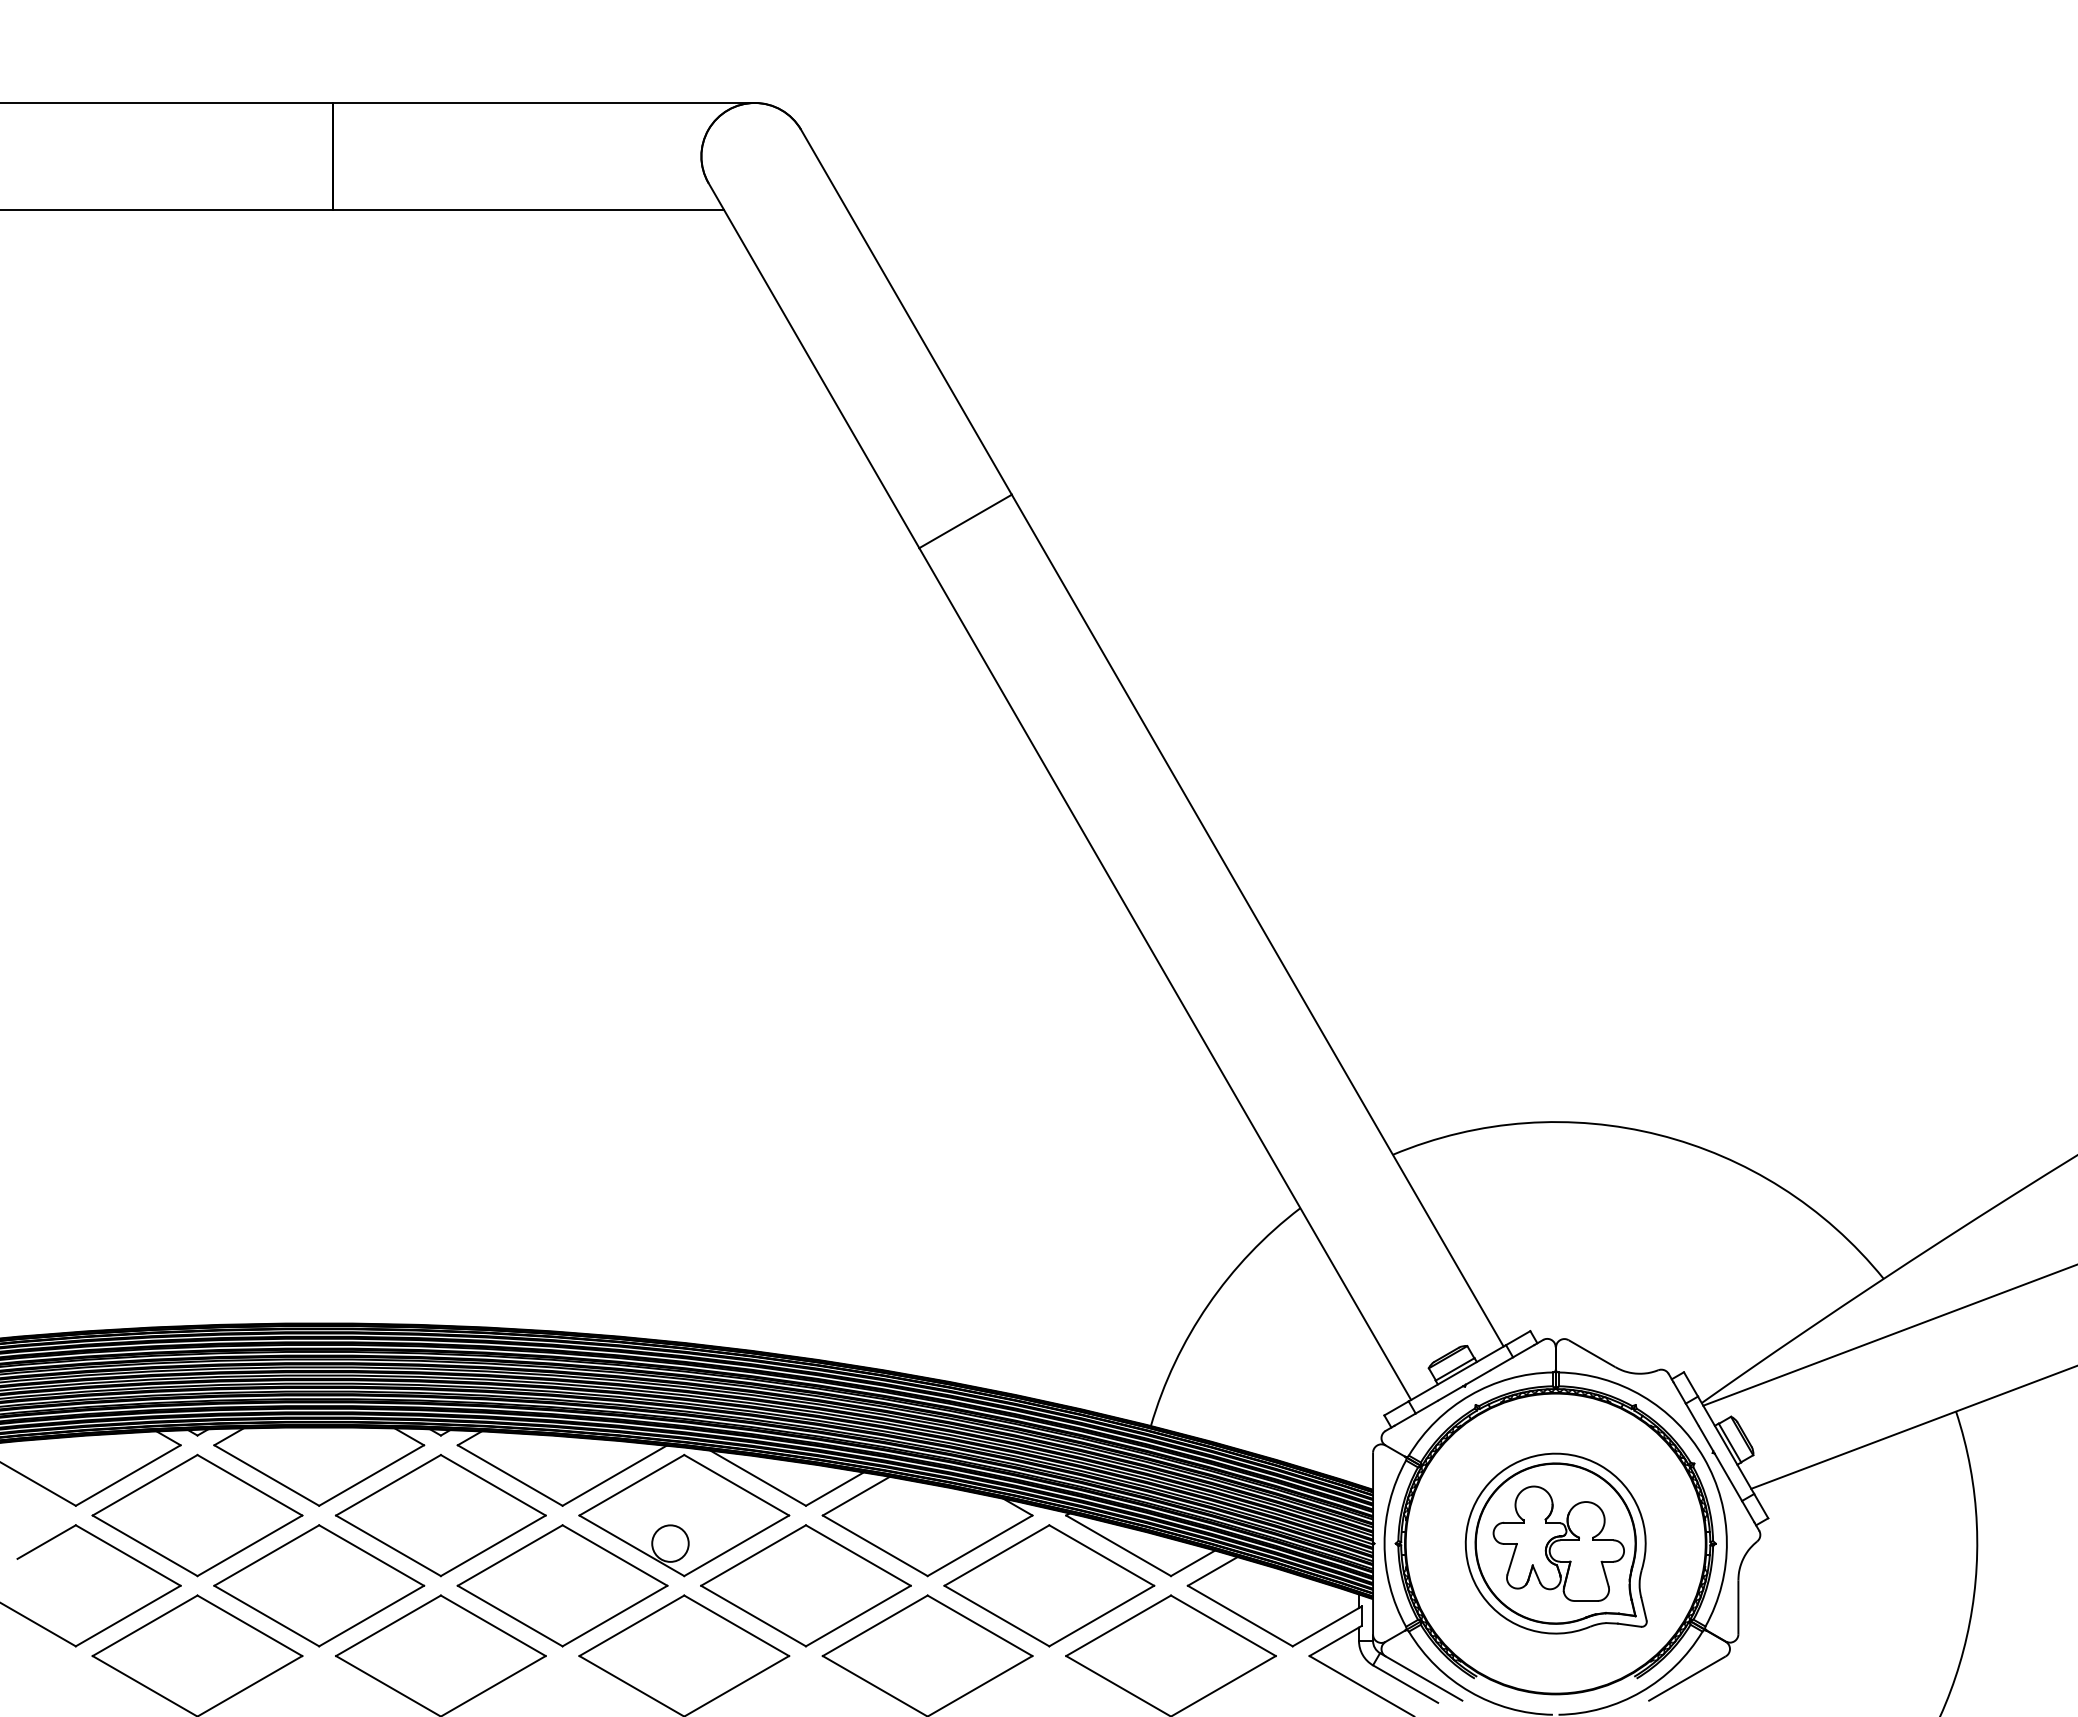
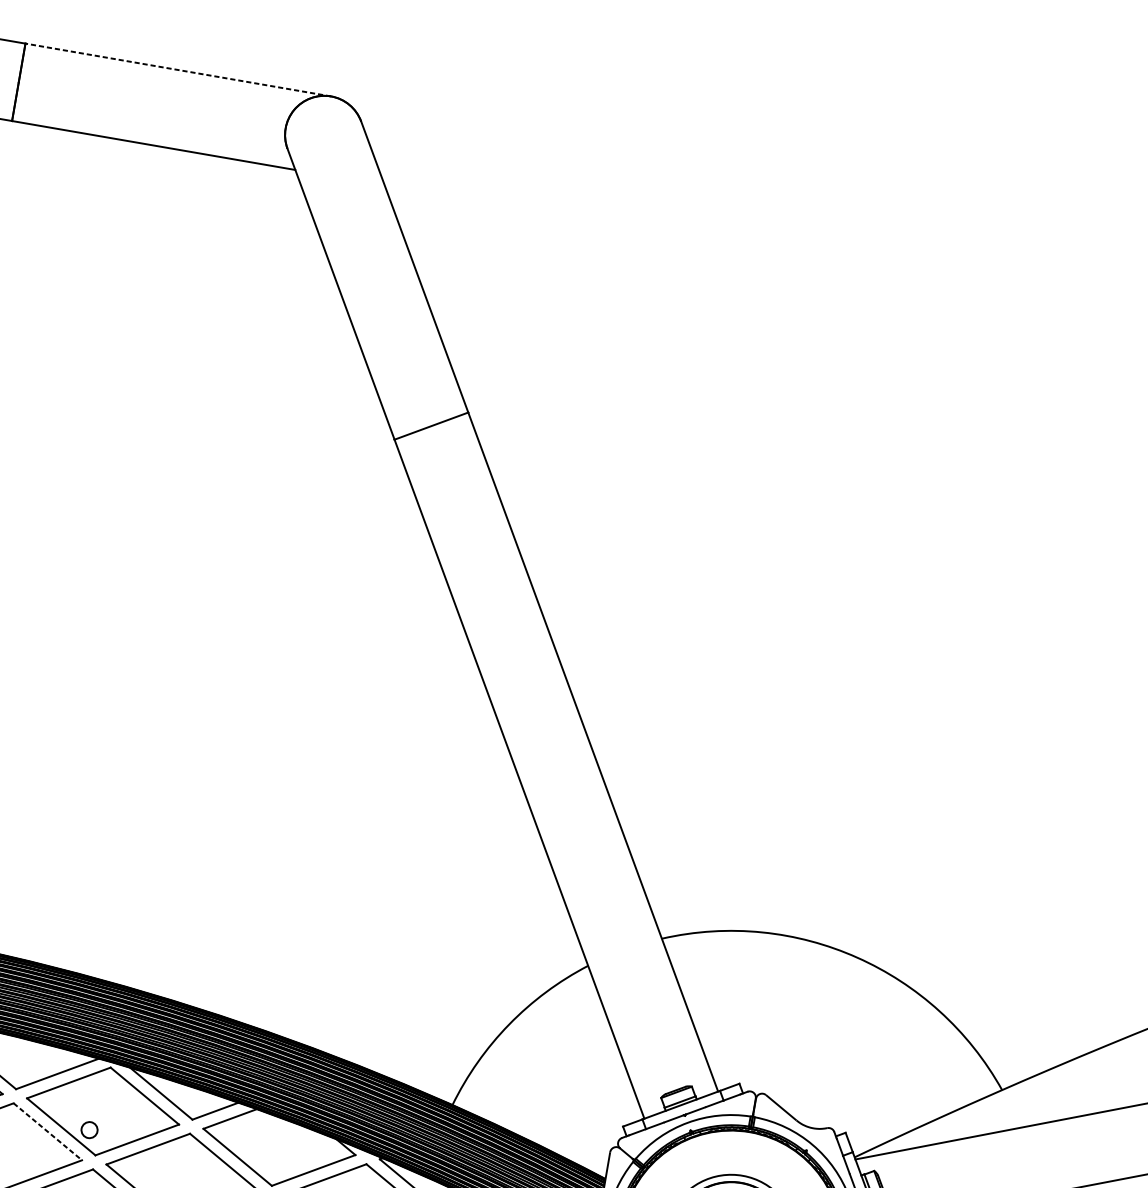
line: (544, 103) -> (178, 70), solid -> dashed
circle: (670, 1543) -> (89, 1130), size x0.6
line: (615, 1555) -> (48, 1131), solid -> dashed

